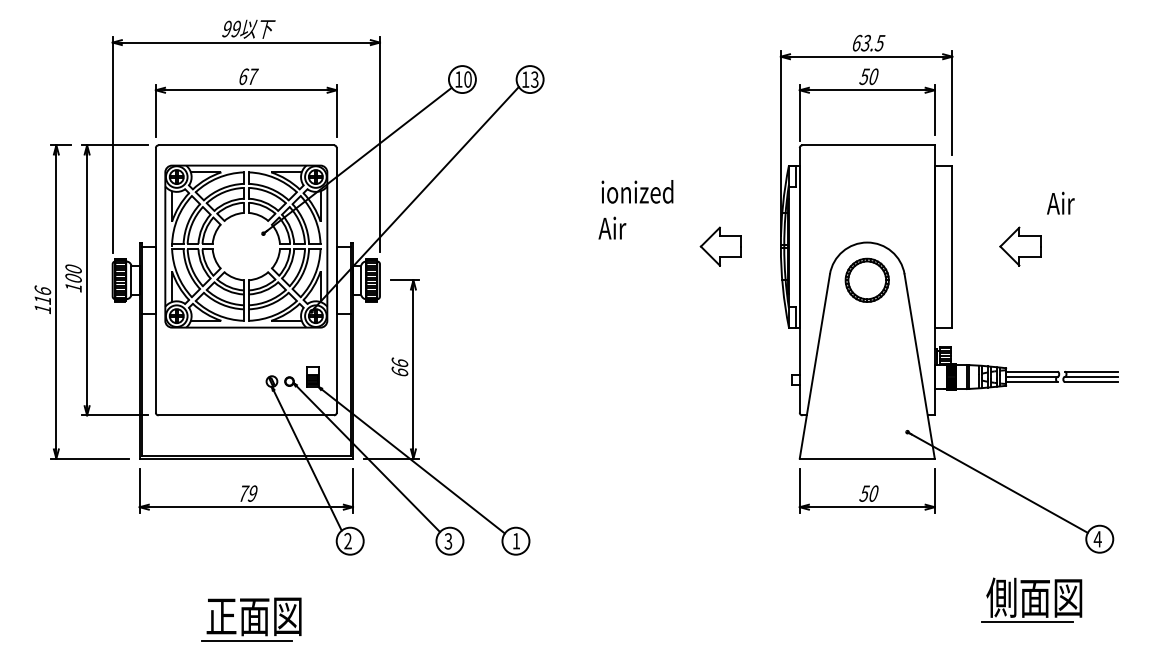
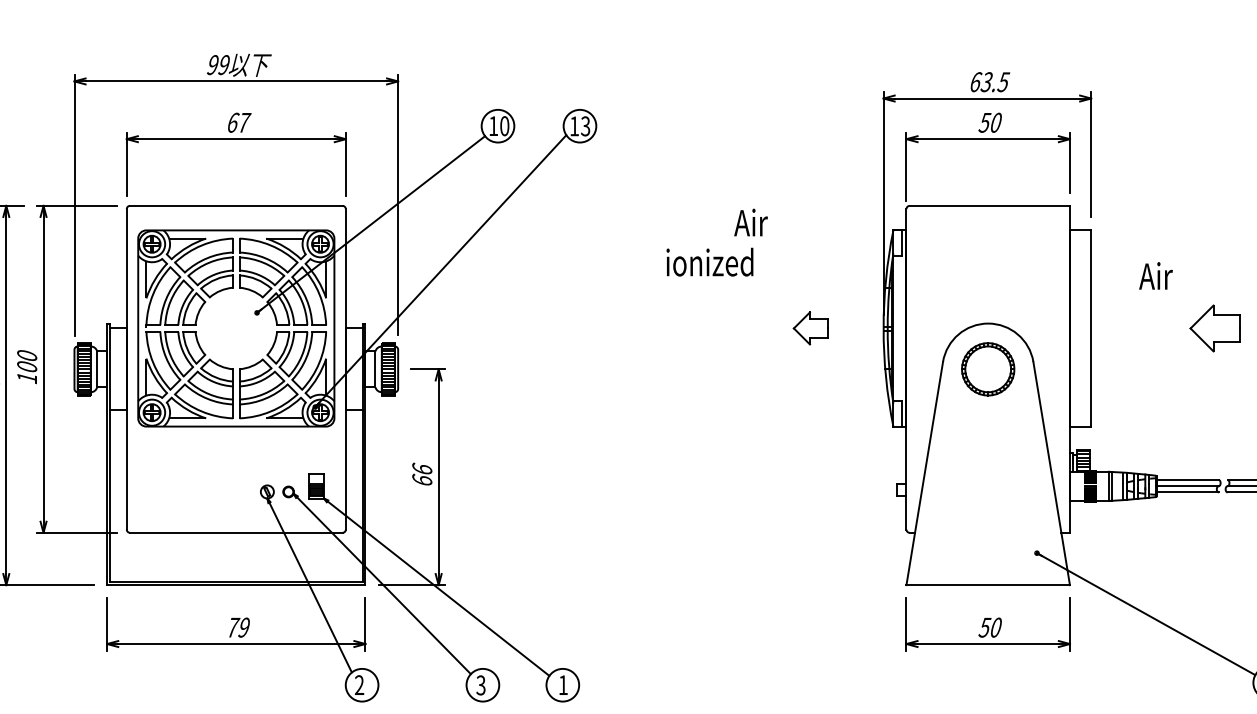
text: (1060, 202) -> (1155, 275), moved
text: (612, 227) -> (751, 221), moved
part: (720, 246) -> (810, 328), size x0.7
part: (1020, 246) -> (1214, 328), moved

